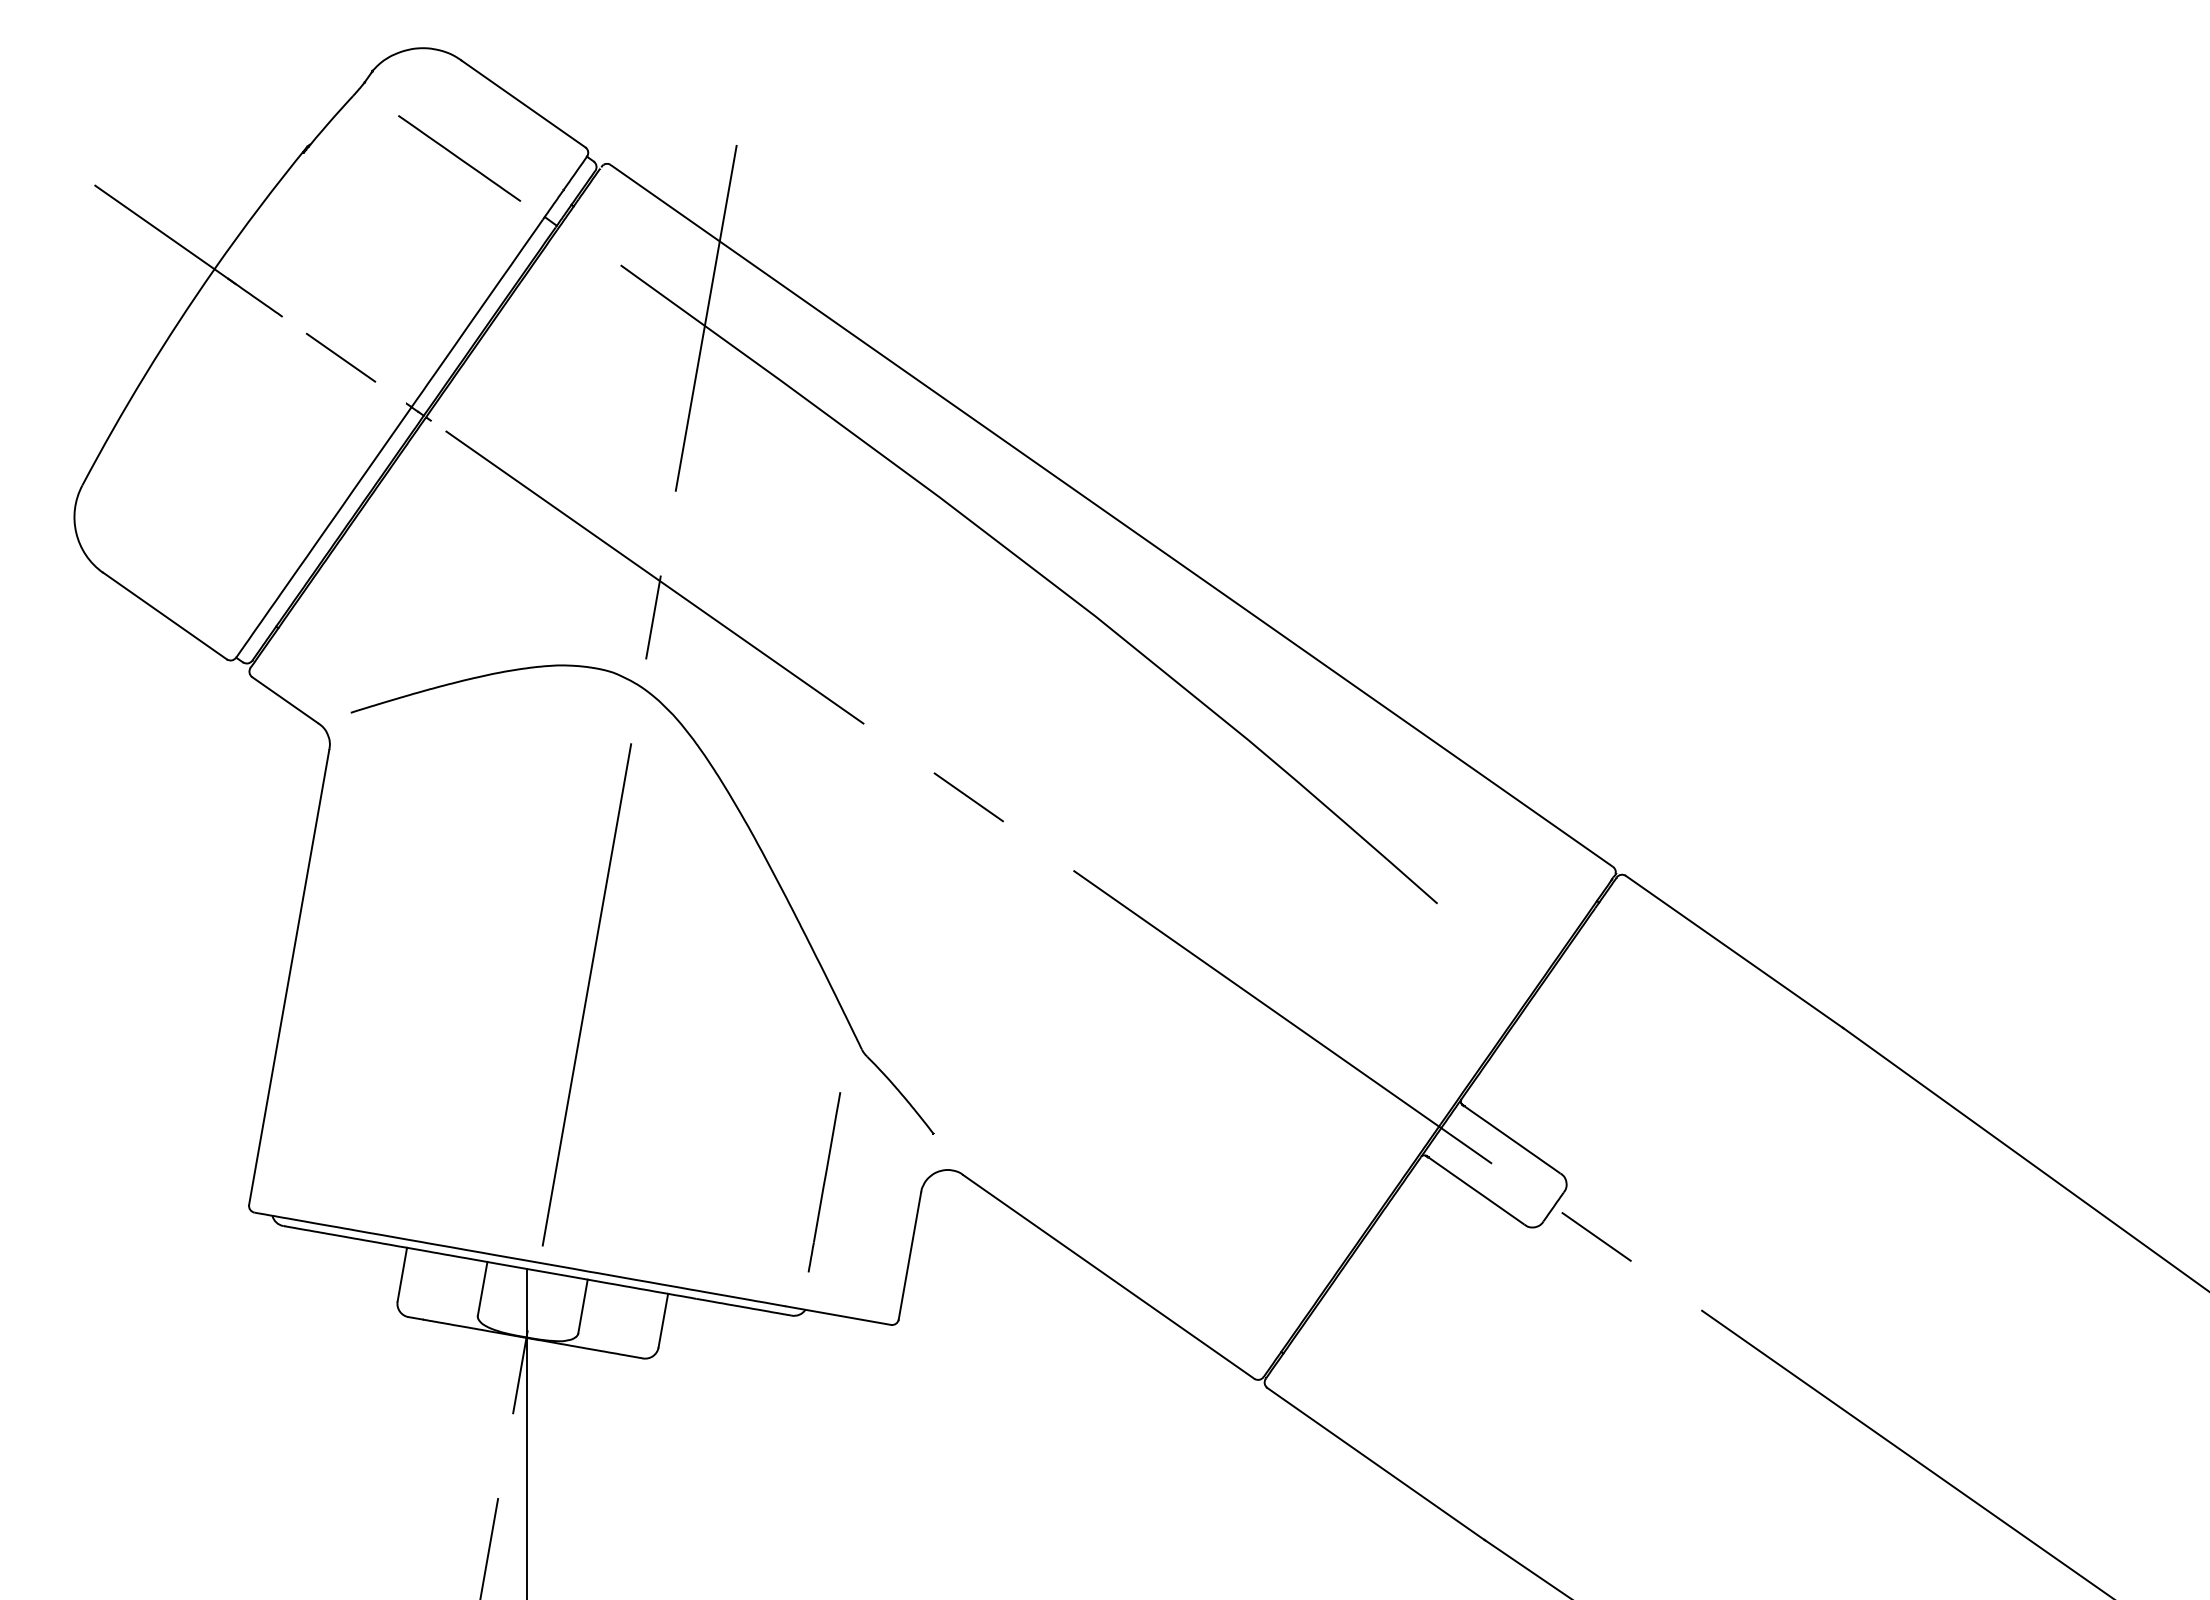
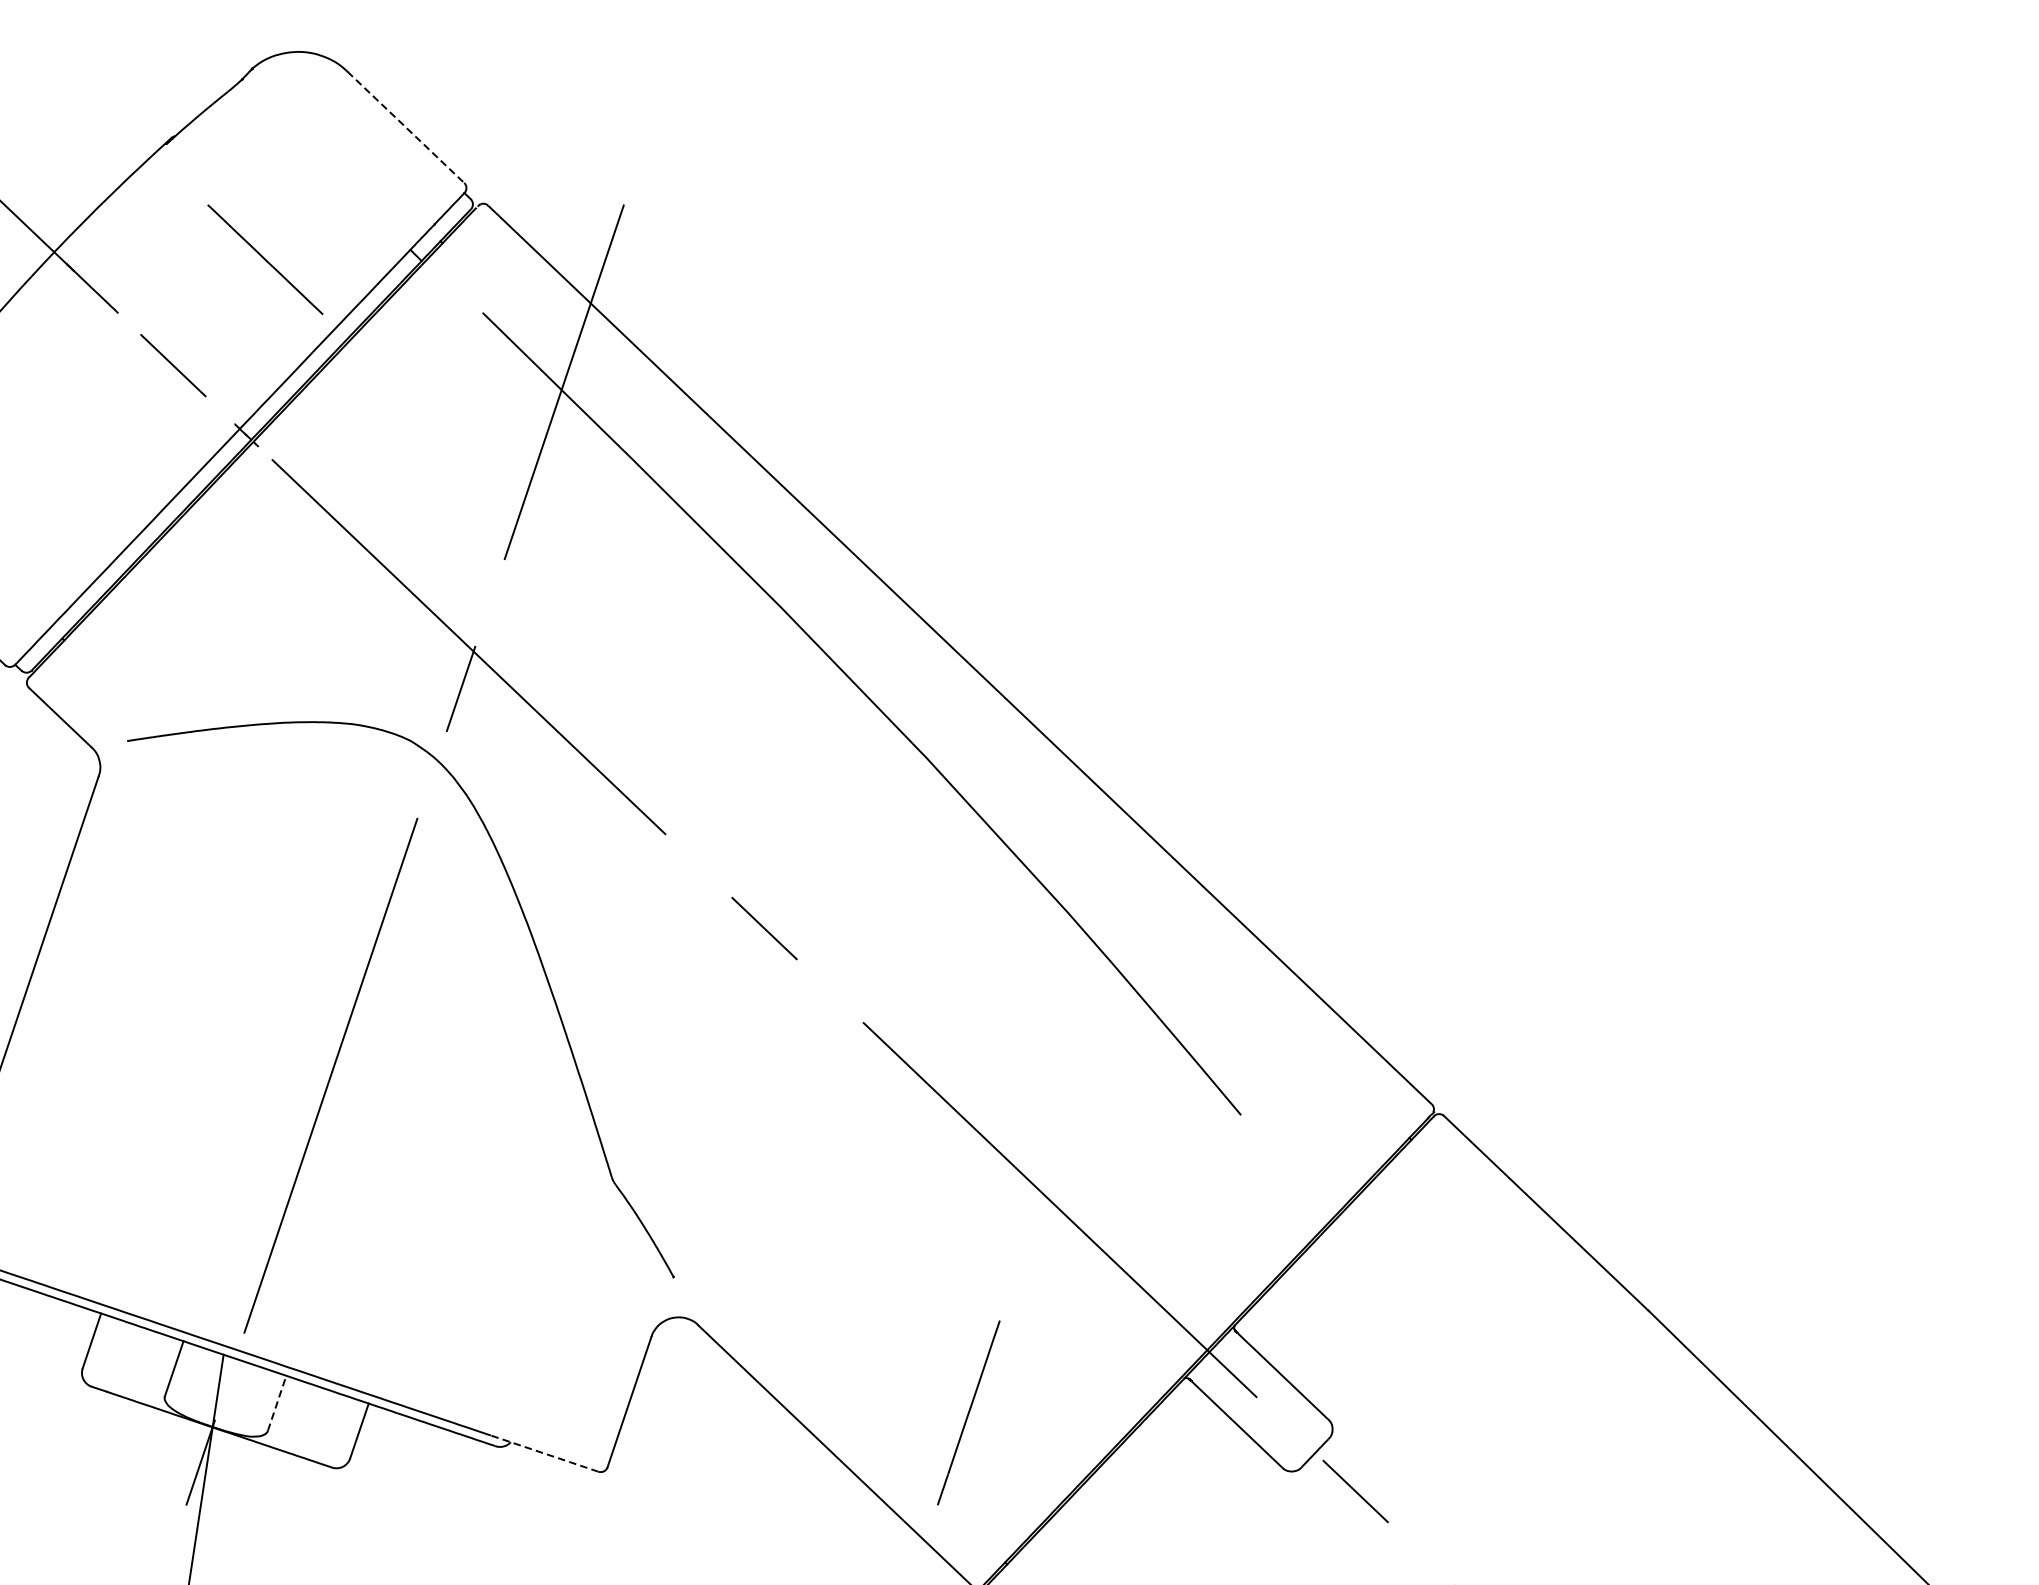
line: (523, 104) -> (405, 127), solid -> dashed
line: (459, 158) -> (265, 259), moved
line: (824, 1182) -> (968, 1413), moved
line: (583, 1305) -> (277, 1402), solid -> dashed
line: (837, 1315) -> (543, 1453), solid -> dashed

